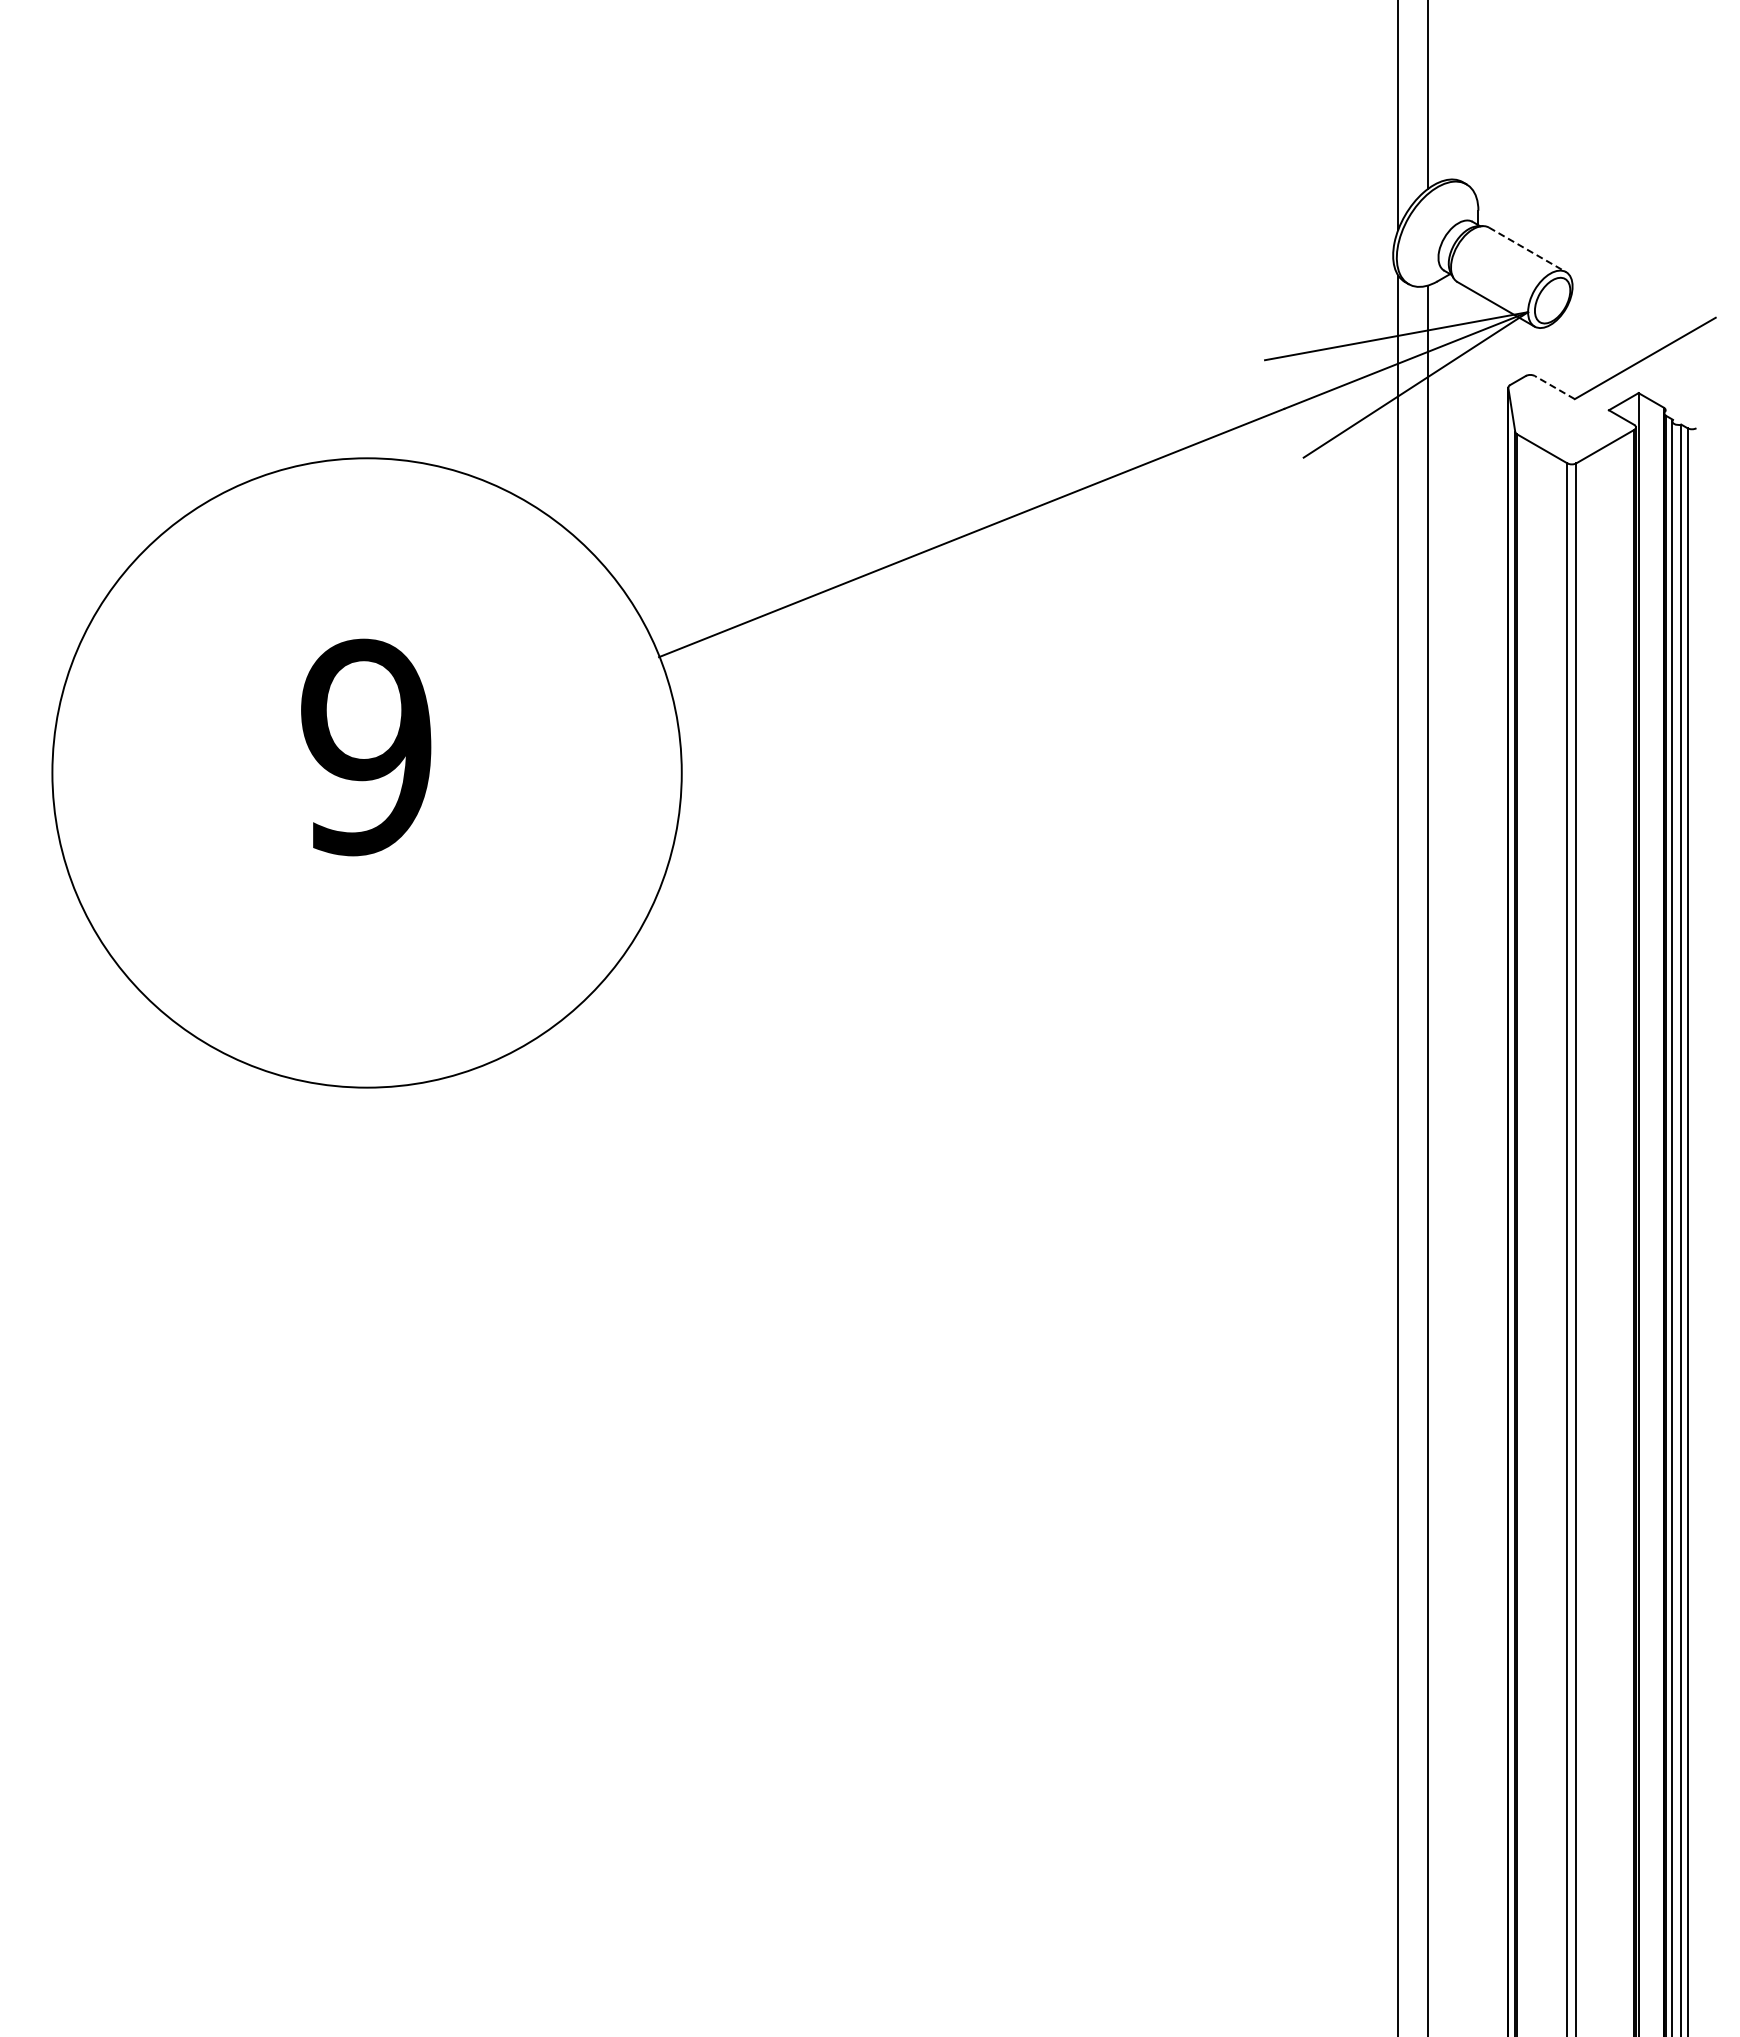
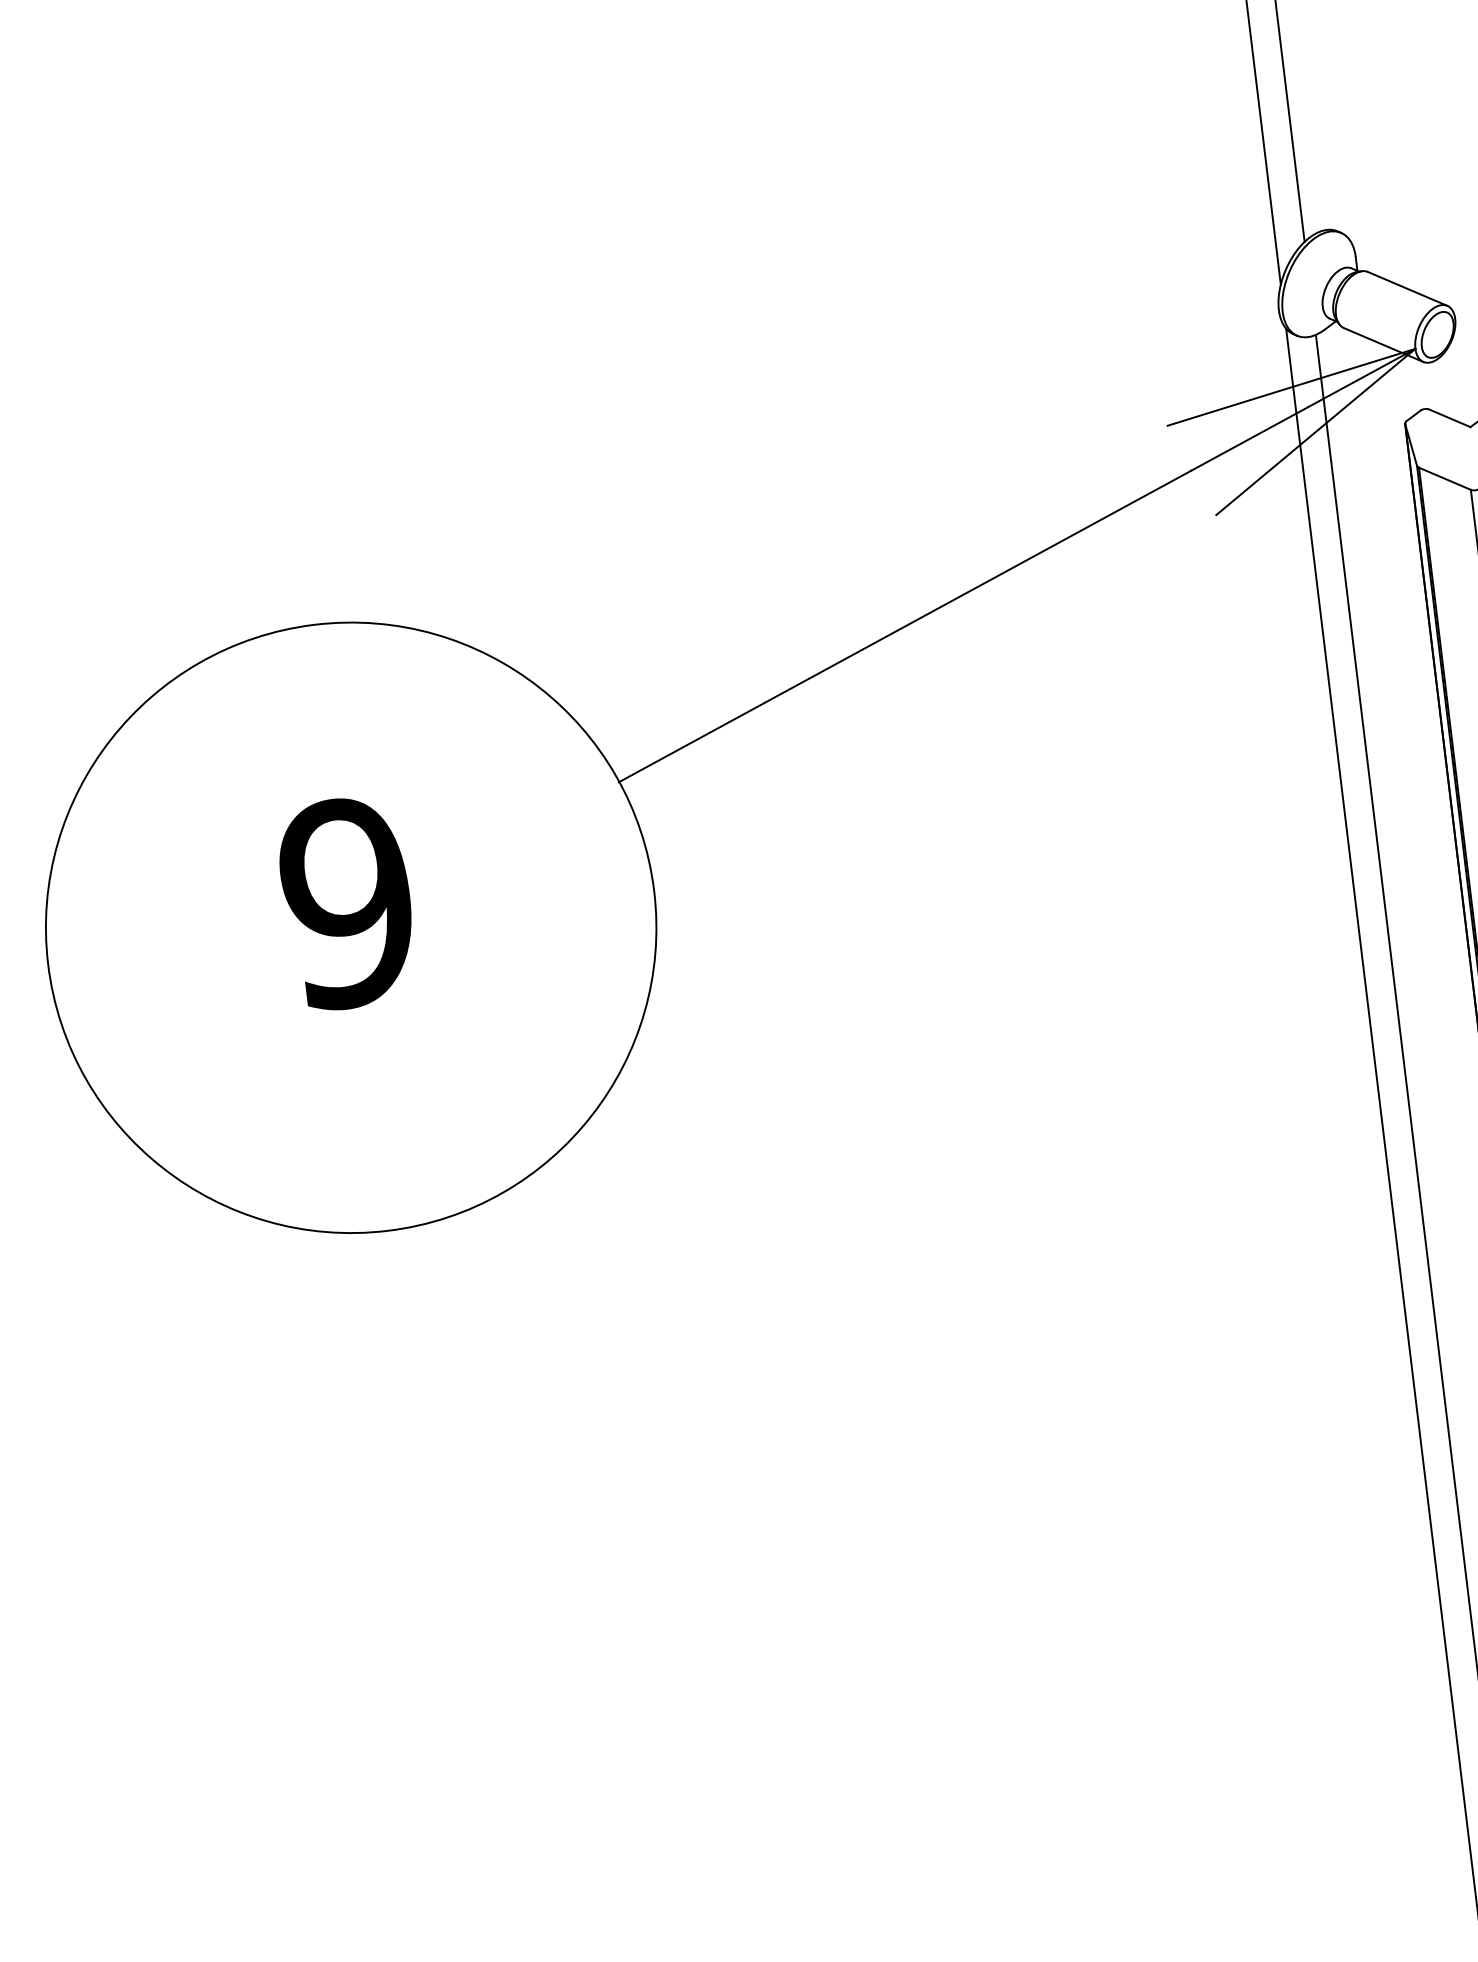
line: (1527, 249) -> (1407, 288), dashed -> solid
line: (1554, 387) -> (1449, 418), dashed -> solid

